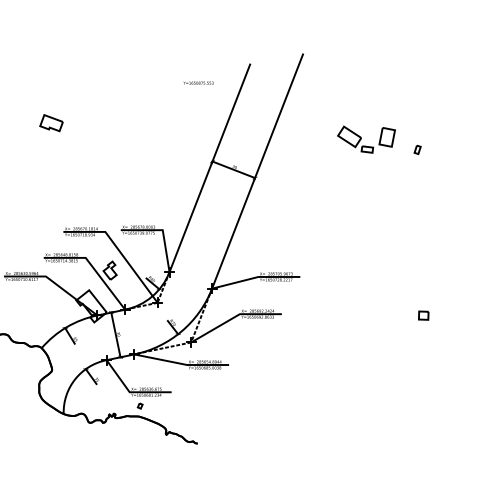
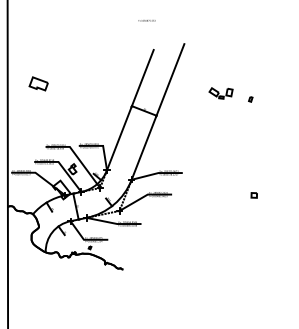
text: (197, 82) -> (146, 20), moved
part: (51, 122) -> (38, 83), size x1.4
part: (365, 139) -> (220, 93), size x0.7

